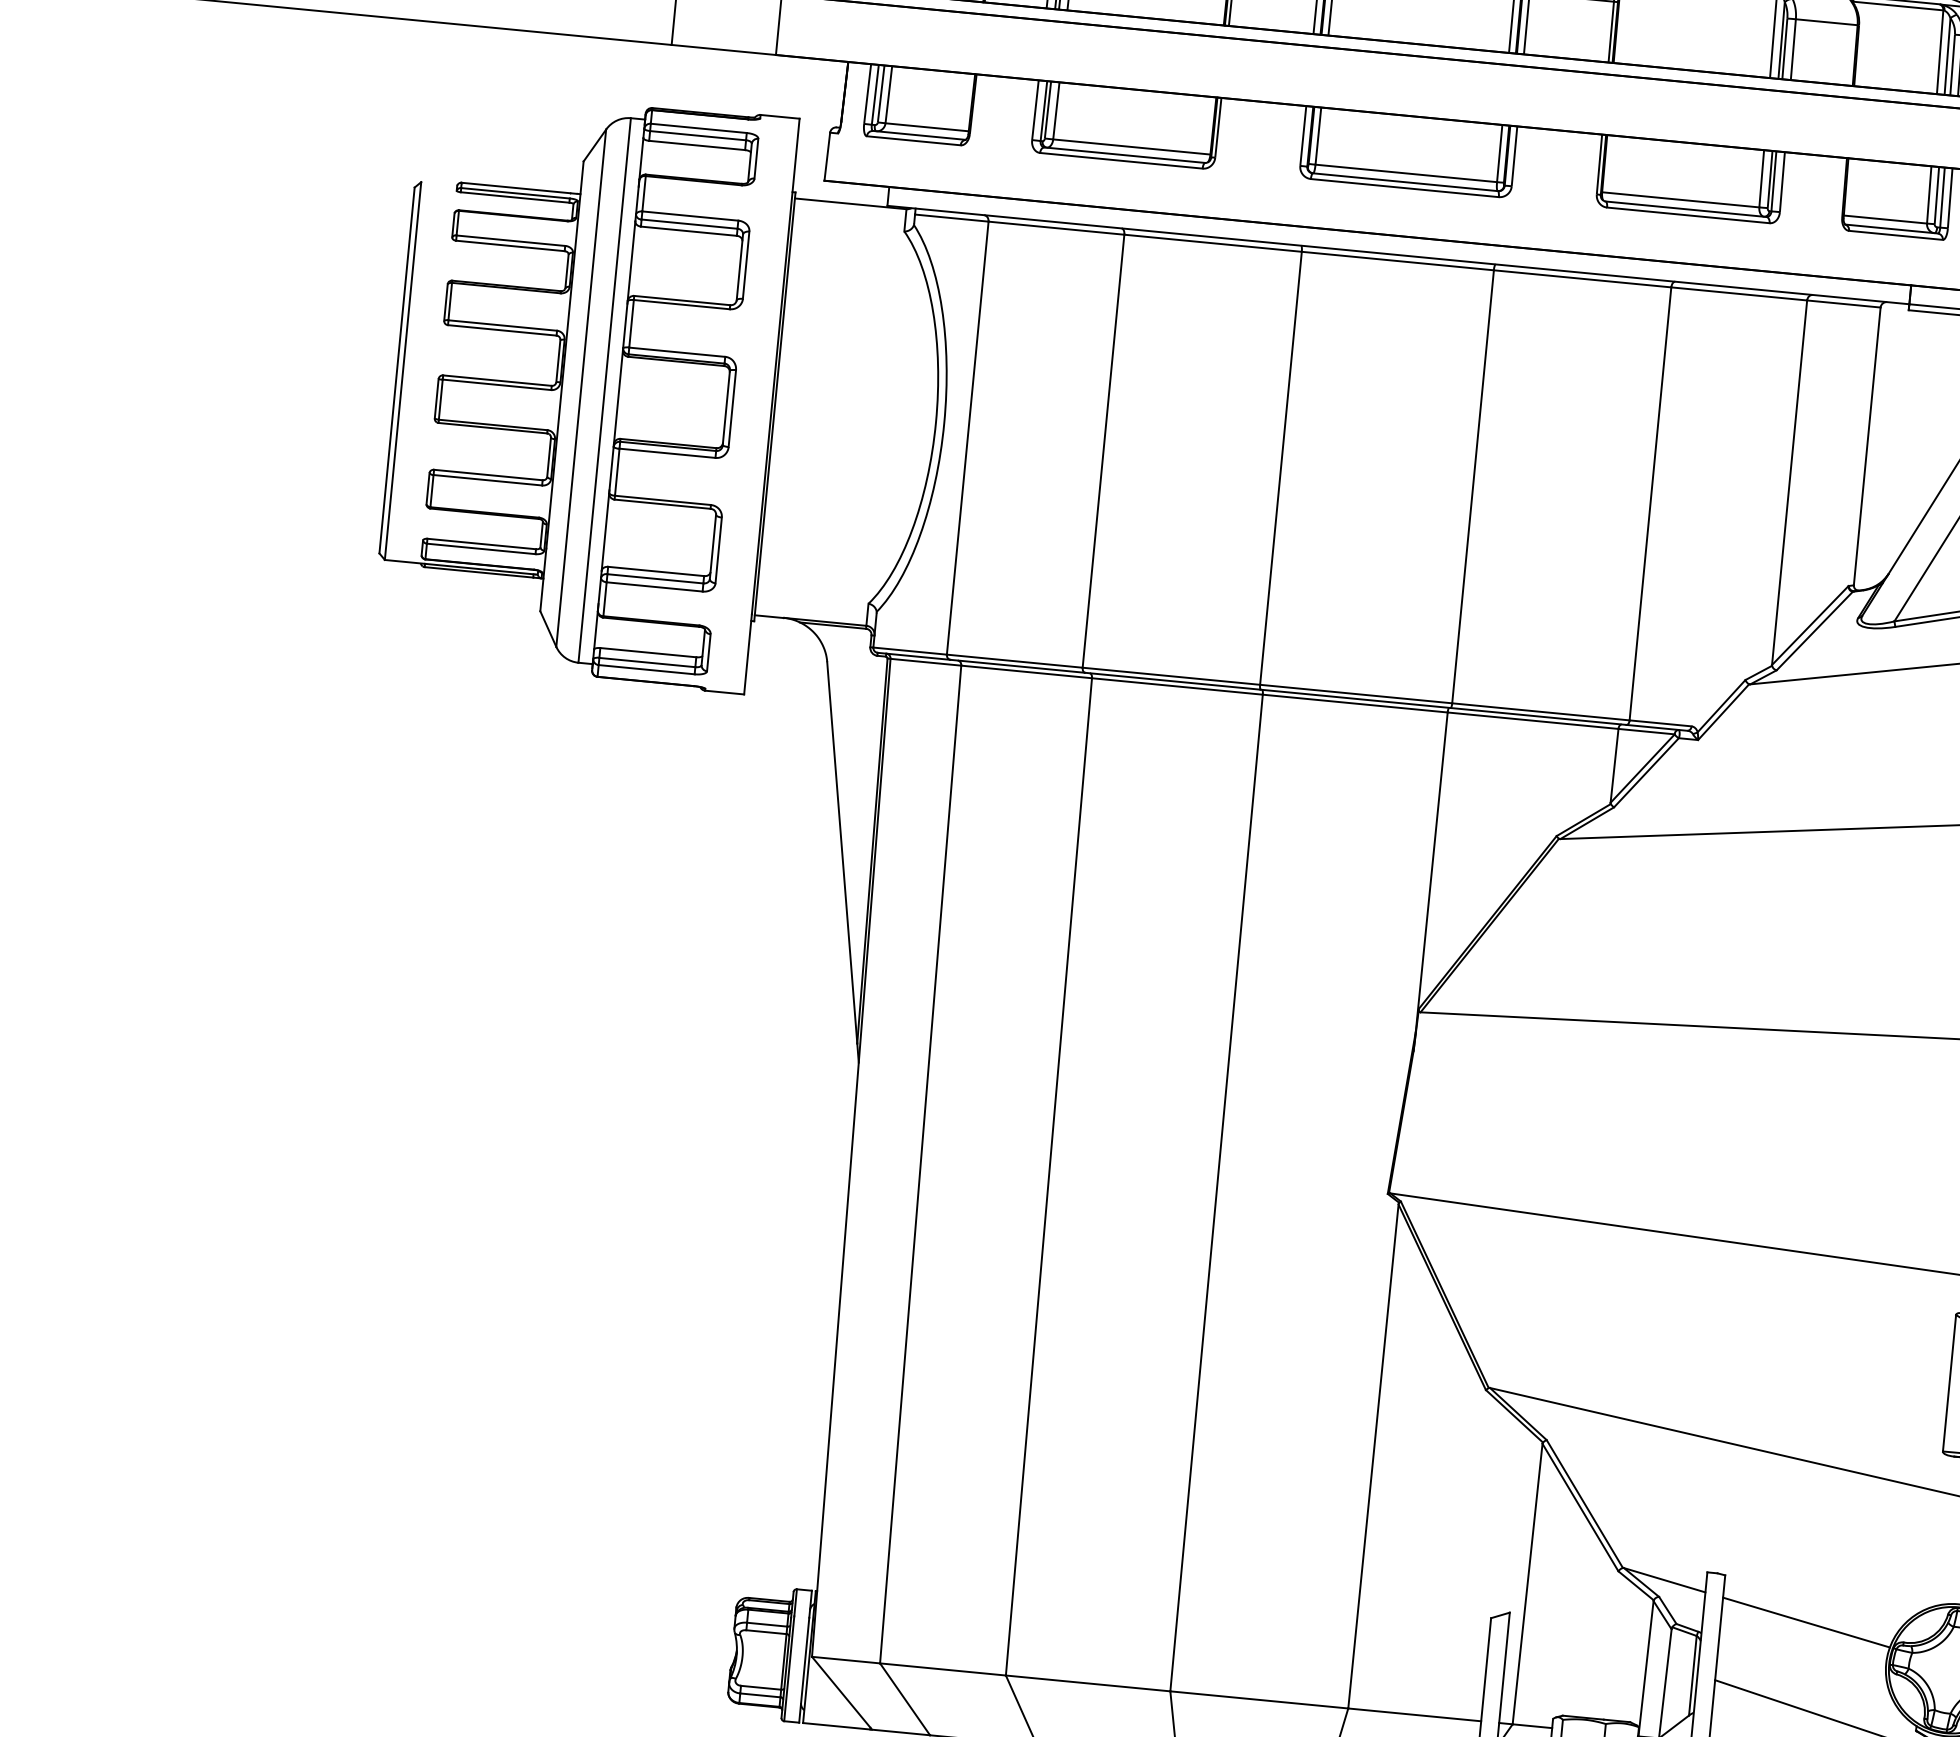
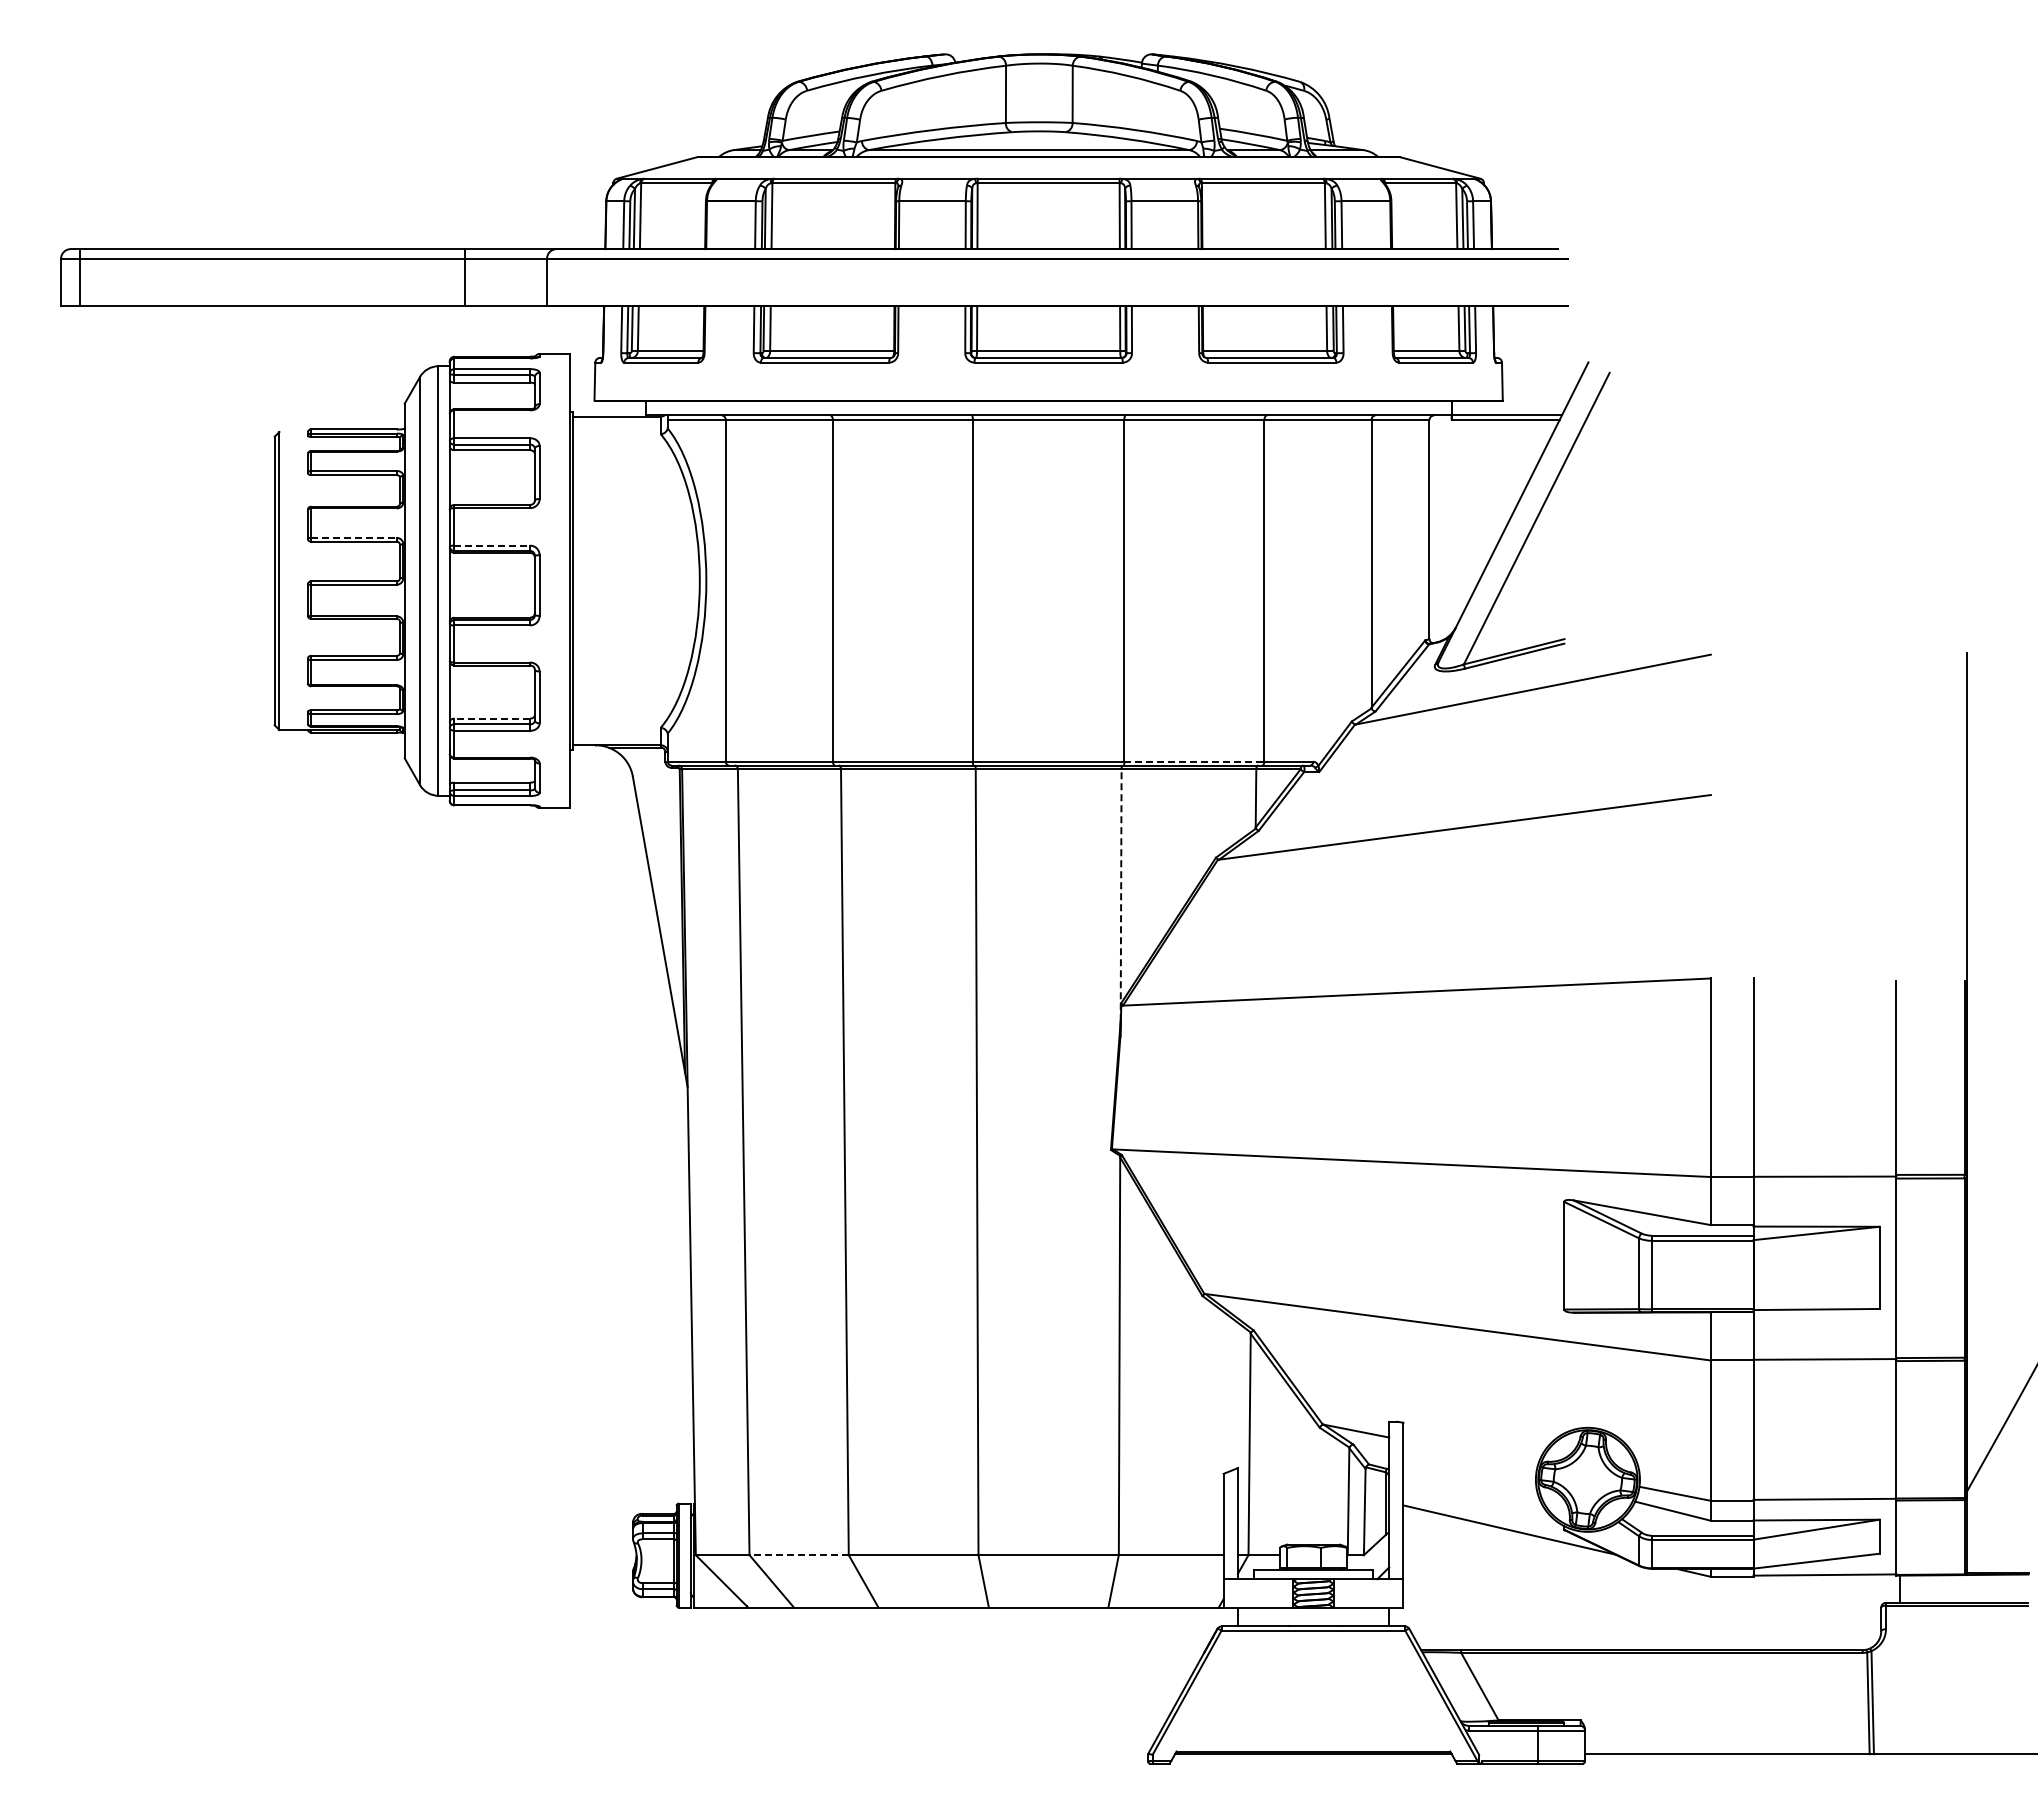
line: (502, 324) -> (353, 537), solid -> dashed
line: (677, 352) -> (492, 545), solid -> dashed
line: (656, 571) -> (492, 718), solid -> dashed
line: (1541, 711) -> (1194, 761), solid -> dashed
line: (1432, 871) -> (1121, 894), solid -> dashed
line: (1806, 1622) -> (1470, 1453), removed
line: (943, 1669) -> (799, 1555), solid -> dashed

